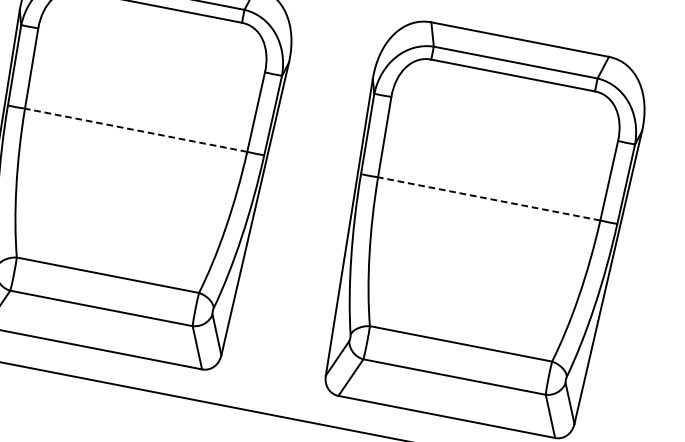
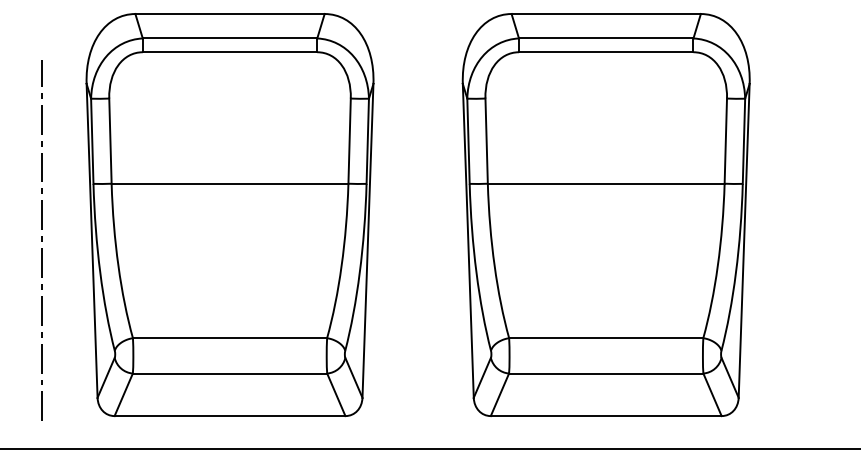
line: (135, 129) -> (229, 183), dashed -> solid
line: (488, 198) -> (605, 183), dashed -> solid

